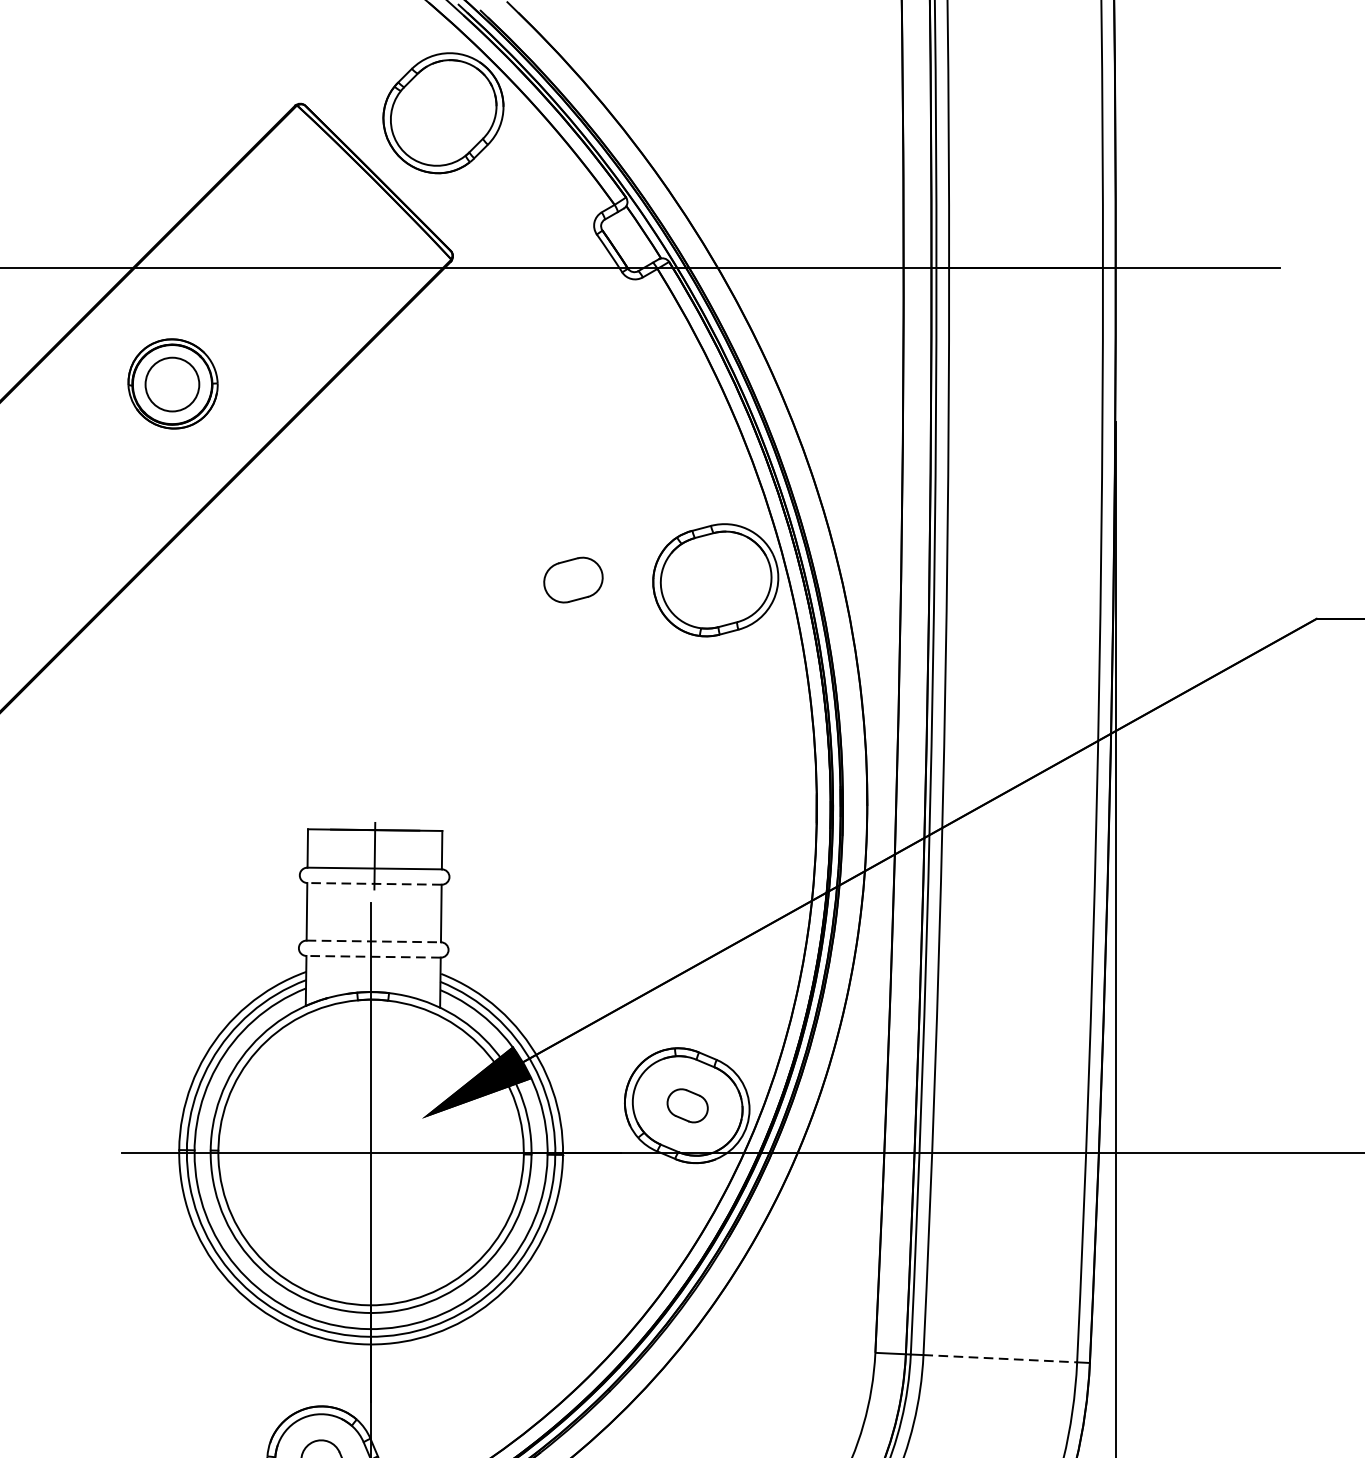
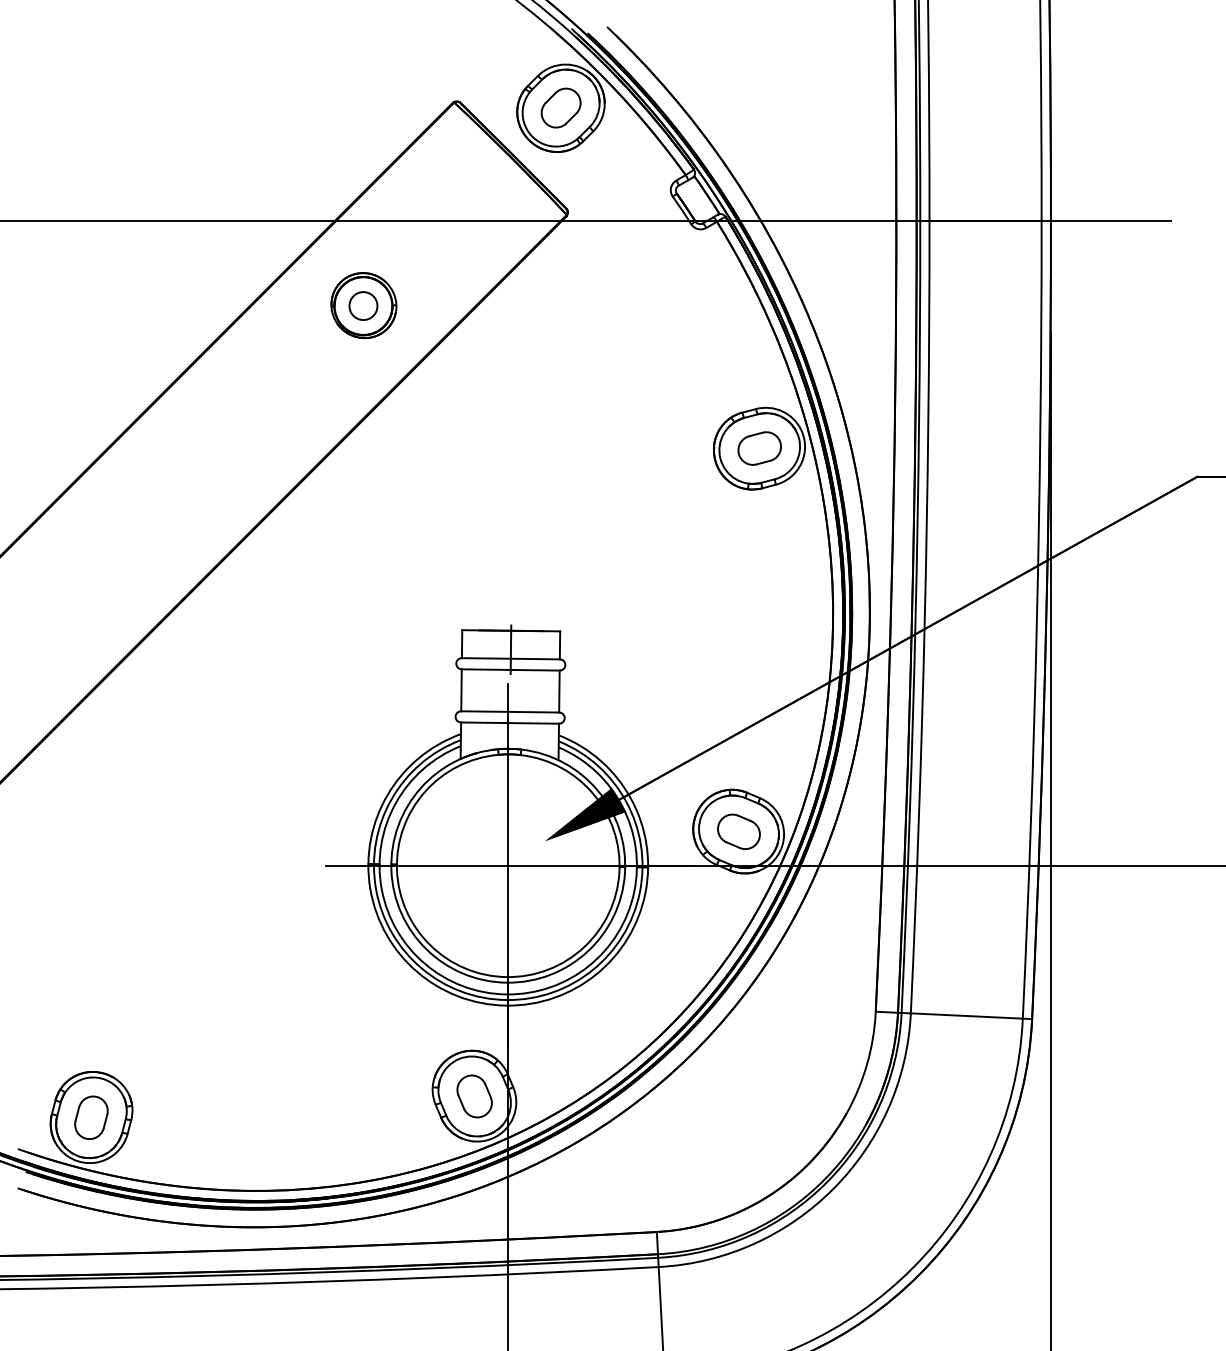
part: (442, 112) -> (560, 107), added
circle: (172, 385) -> (363, 306), size x0.71
part: (573, 580) -> (759, 448), moved
line: (374, 883) -> (510, 669), dashed -> solid
line: (374, 940) -> (510, 711), dashed -> solid
line: (374, 957) -> (510, 723), dashed -> solid
part: (687, 1105) -> (738, 831), size x1.43
line: (1001, 1359) -> (967, 1016), dashed -> solid

